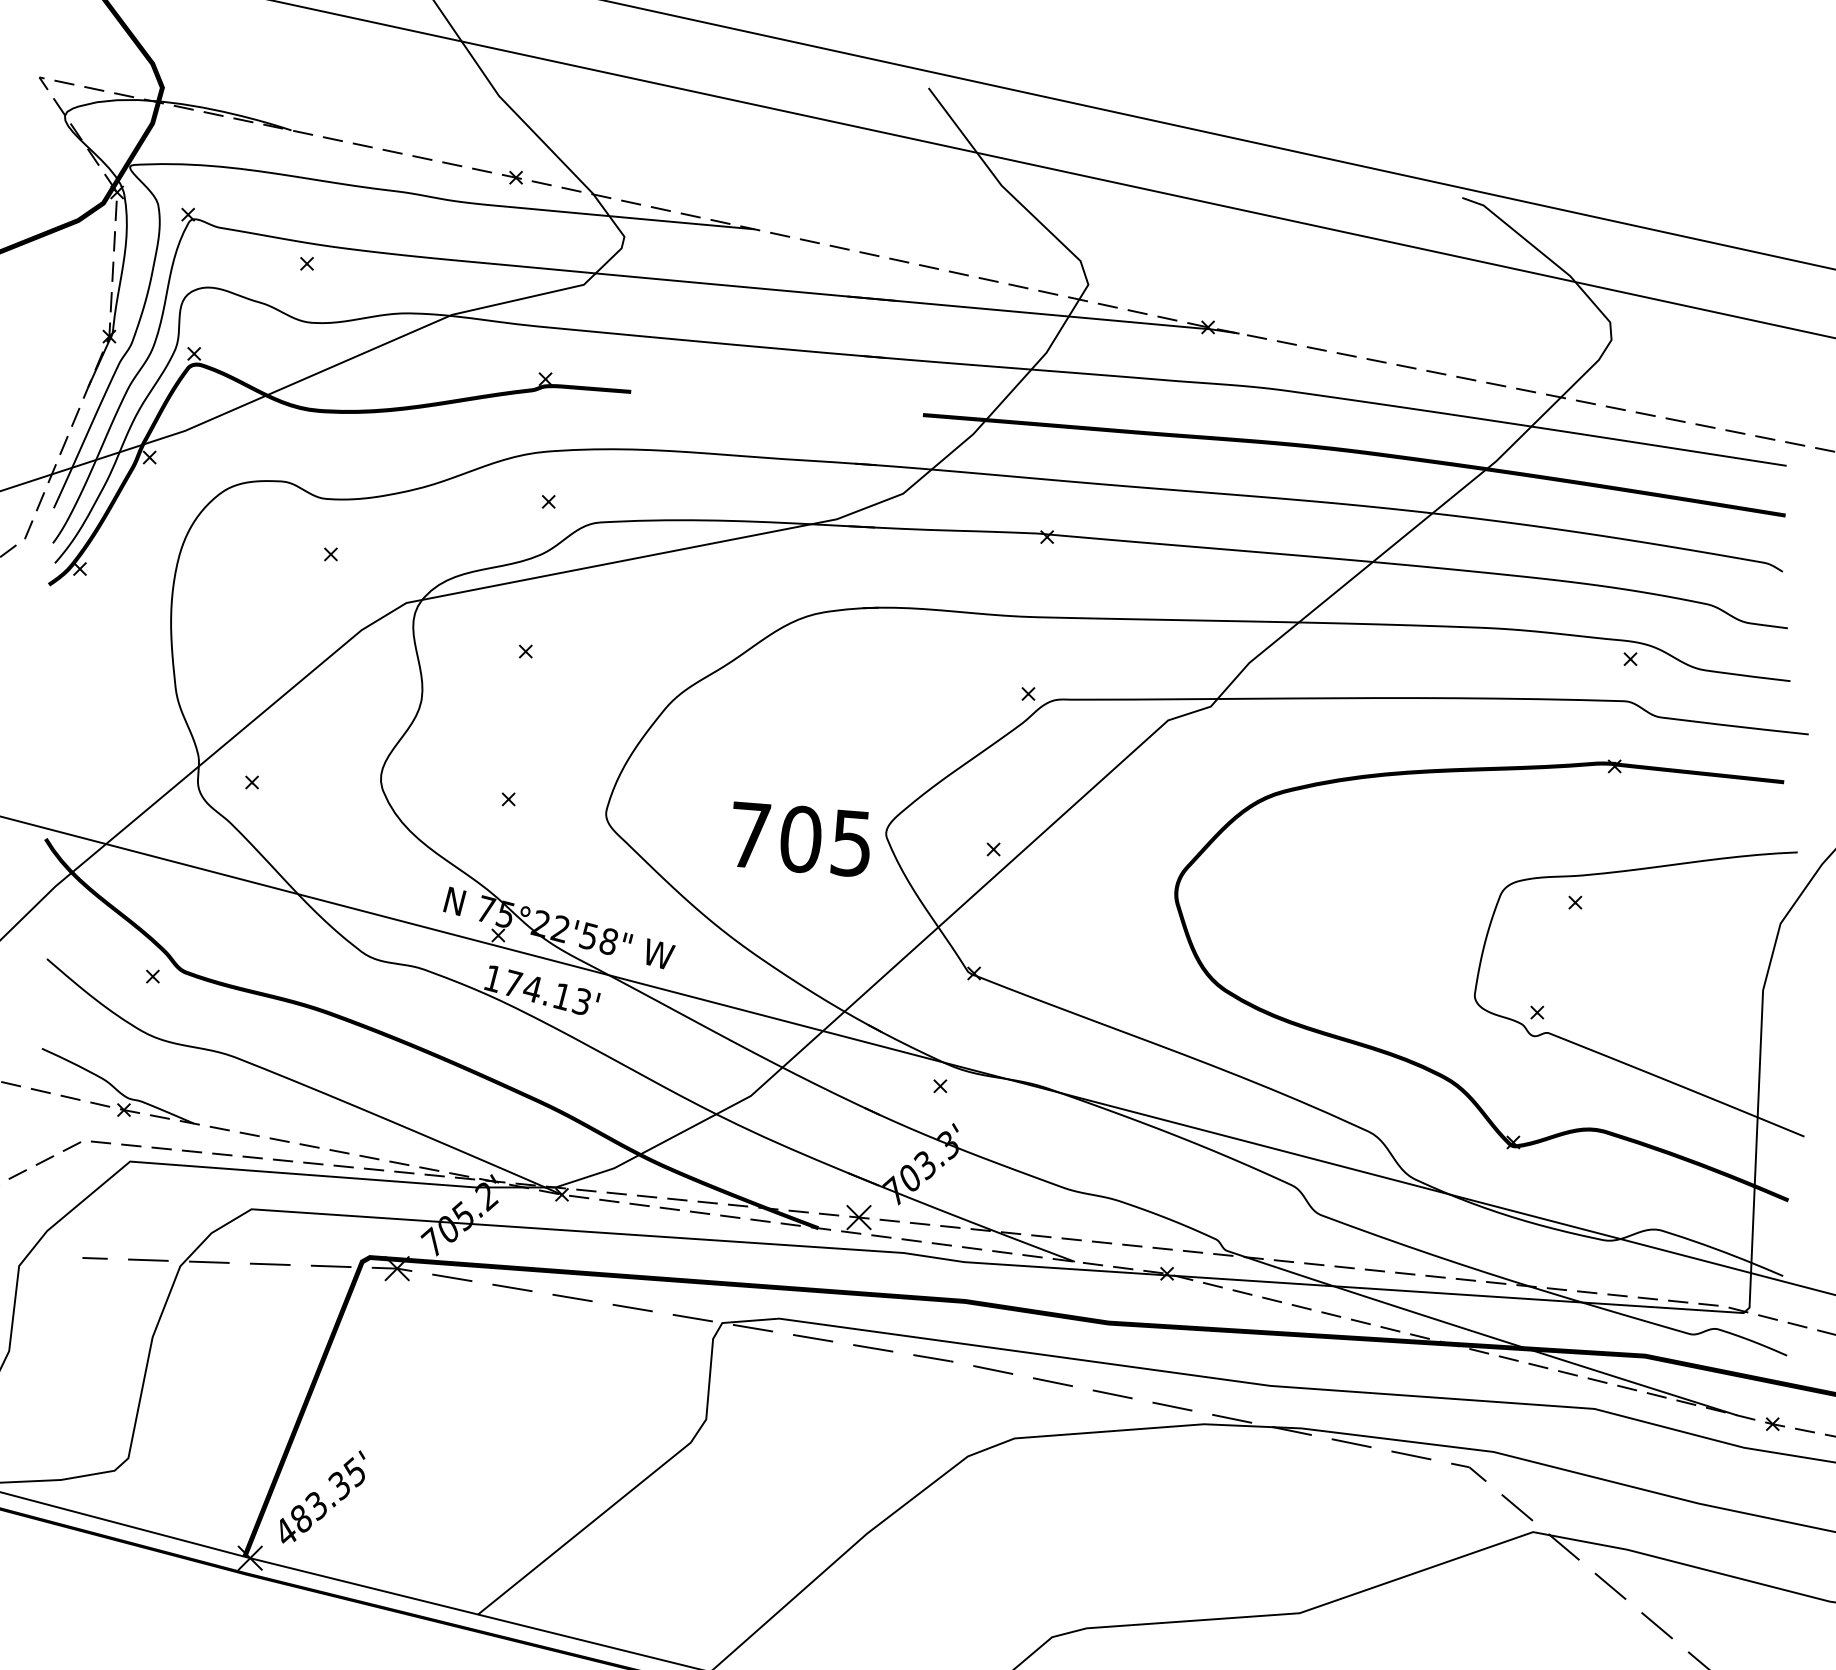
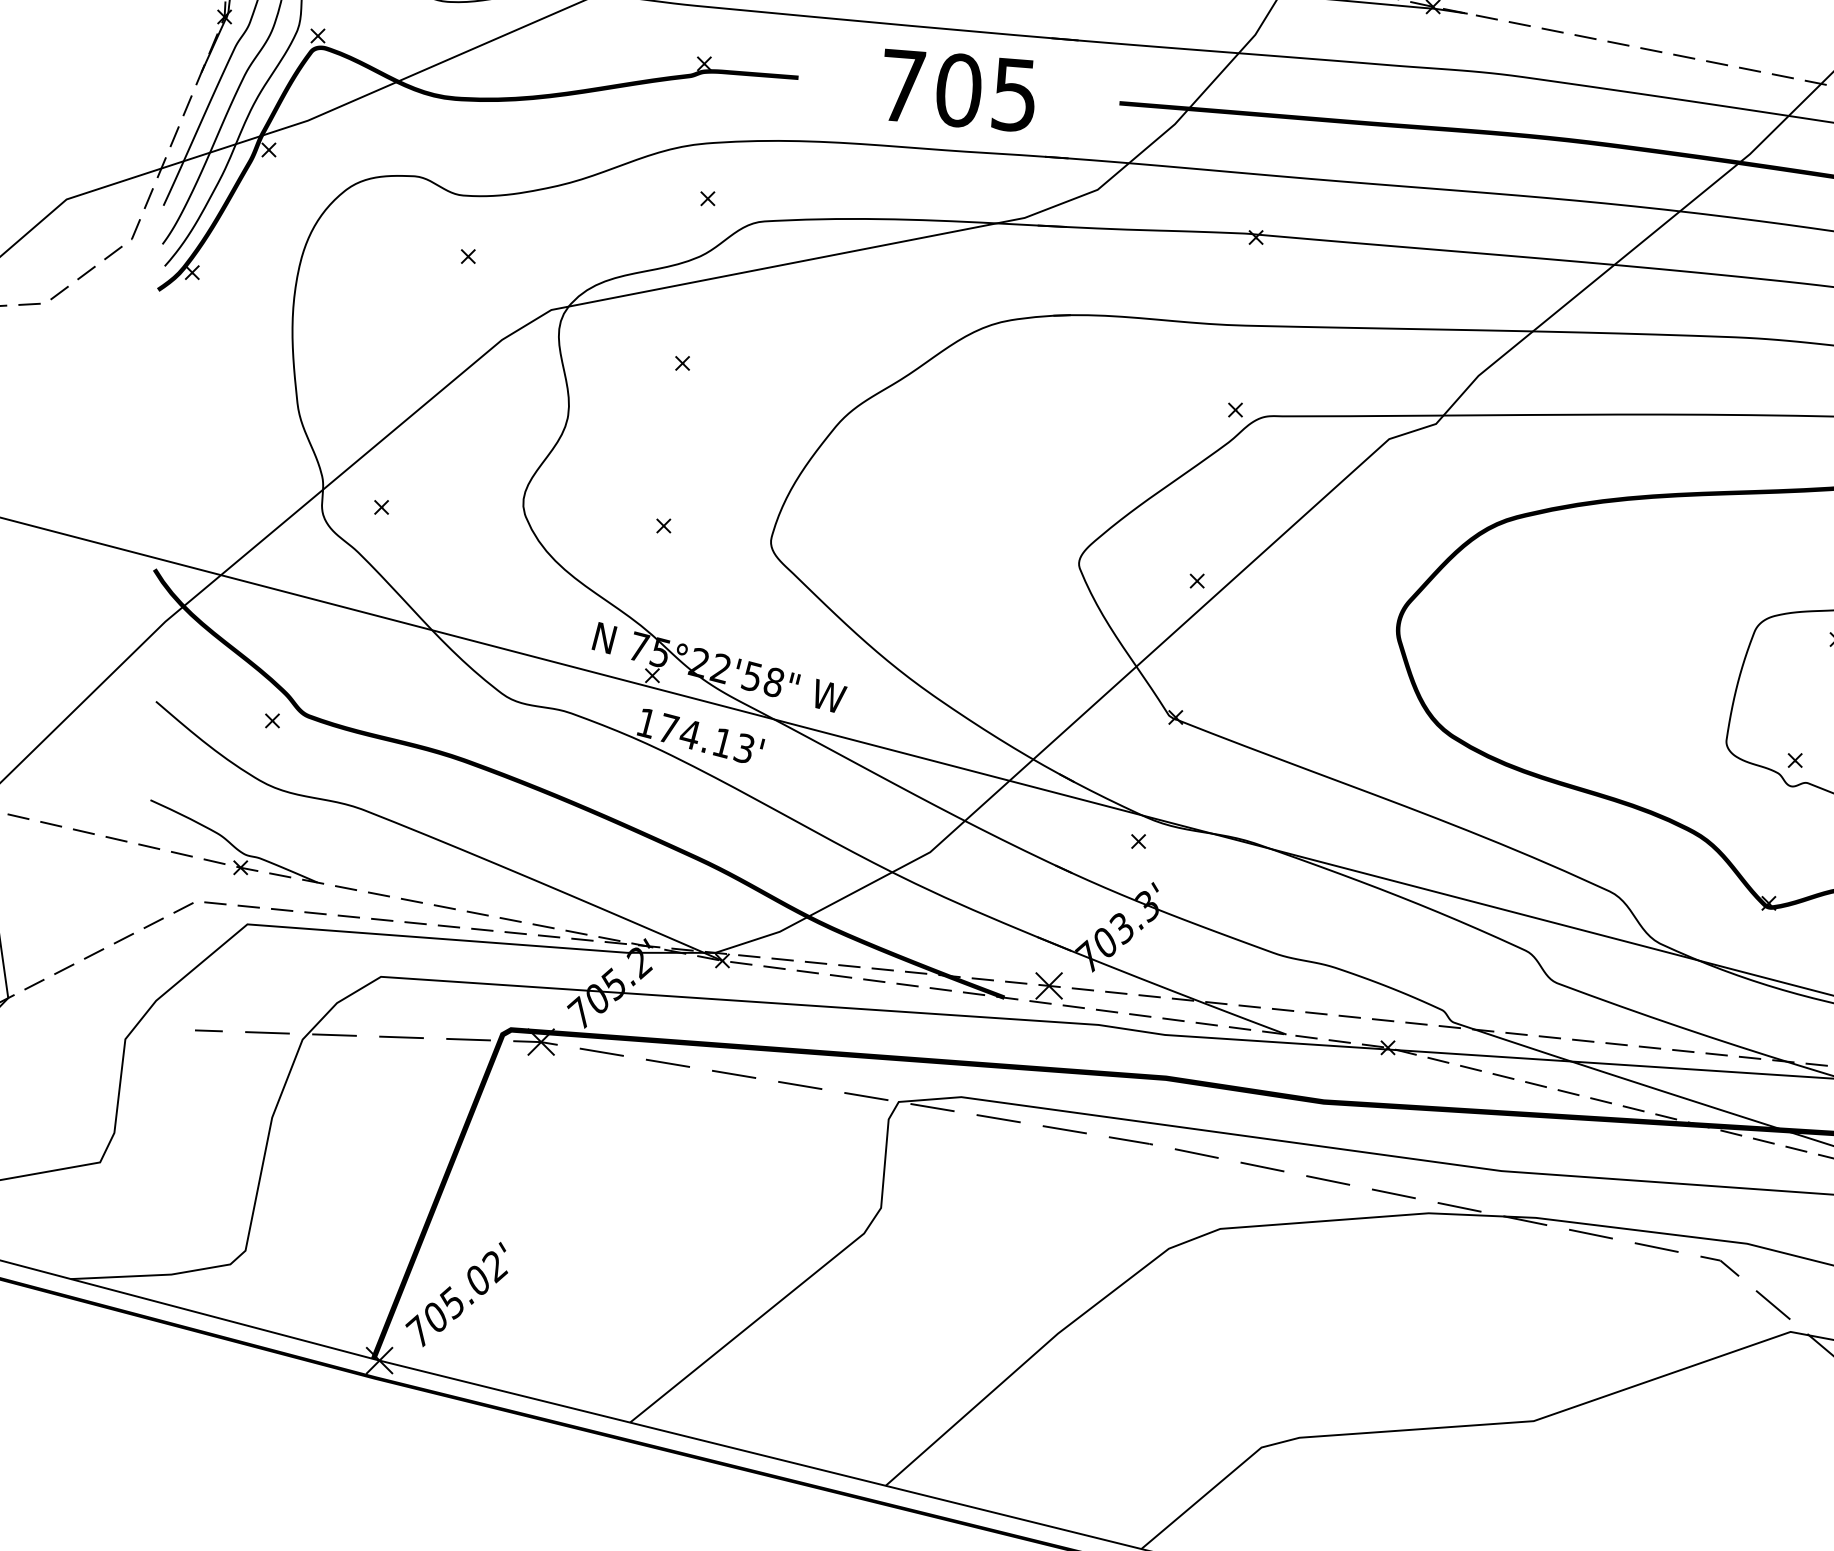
text: (801, 838) -> (959, 89), moved
text: (320, 1501) -> (456, 1298), 483.35' -> 705.02'

